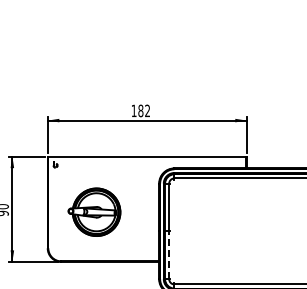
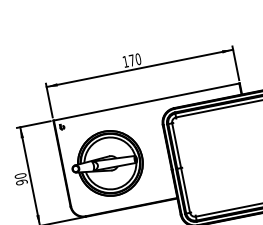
text: (144, 110) -> (135, 59), 182 -> 170
part: (94, 212) -> (107, 164), size x1.43
line: (169, 255) -> (185, 190), dashed -> solid

